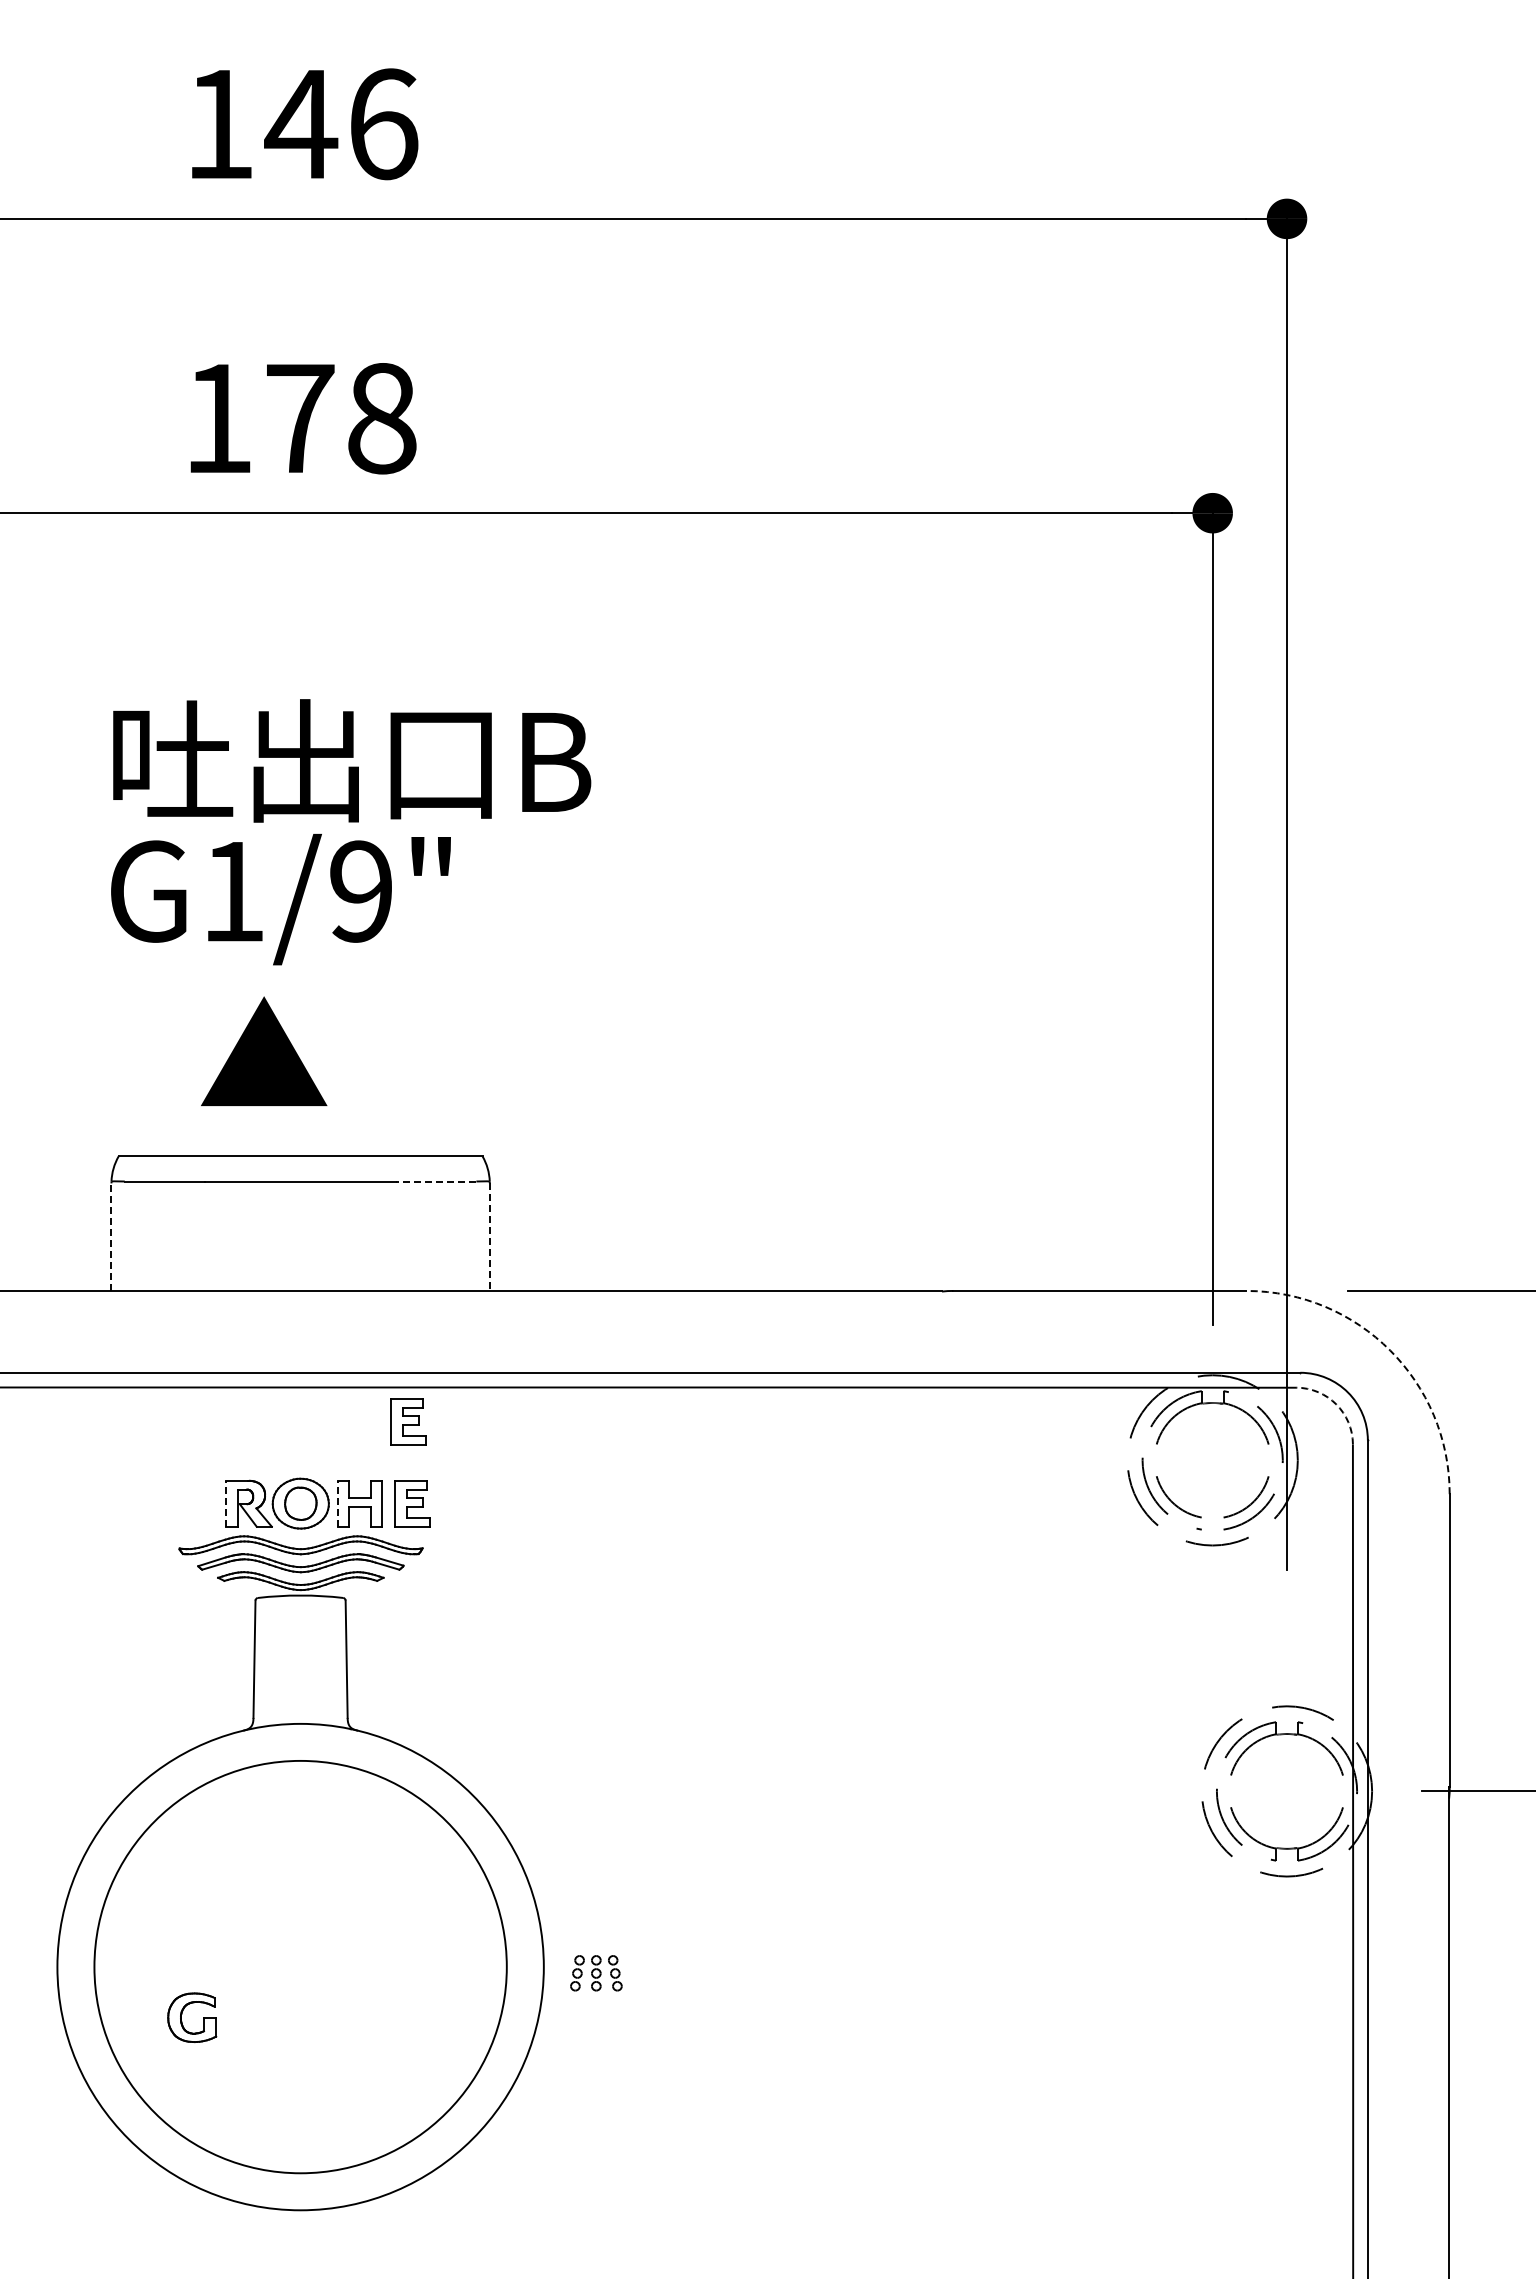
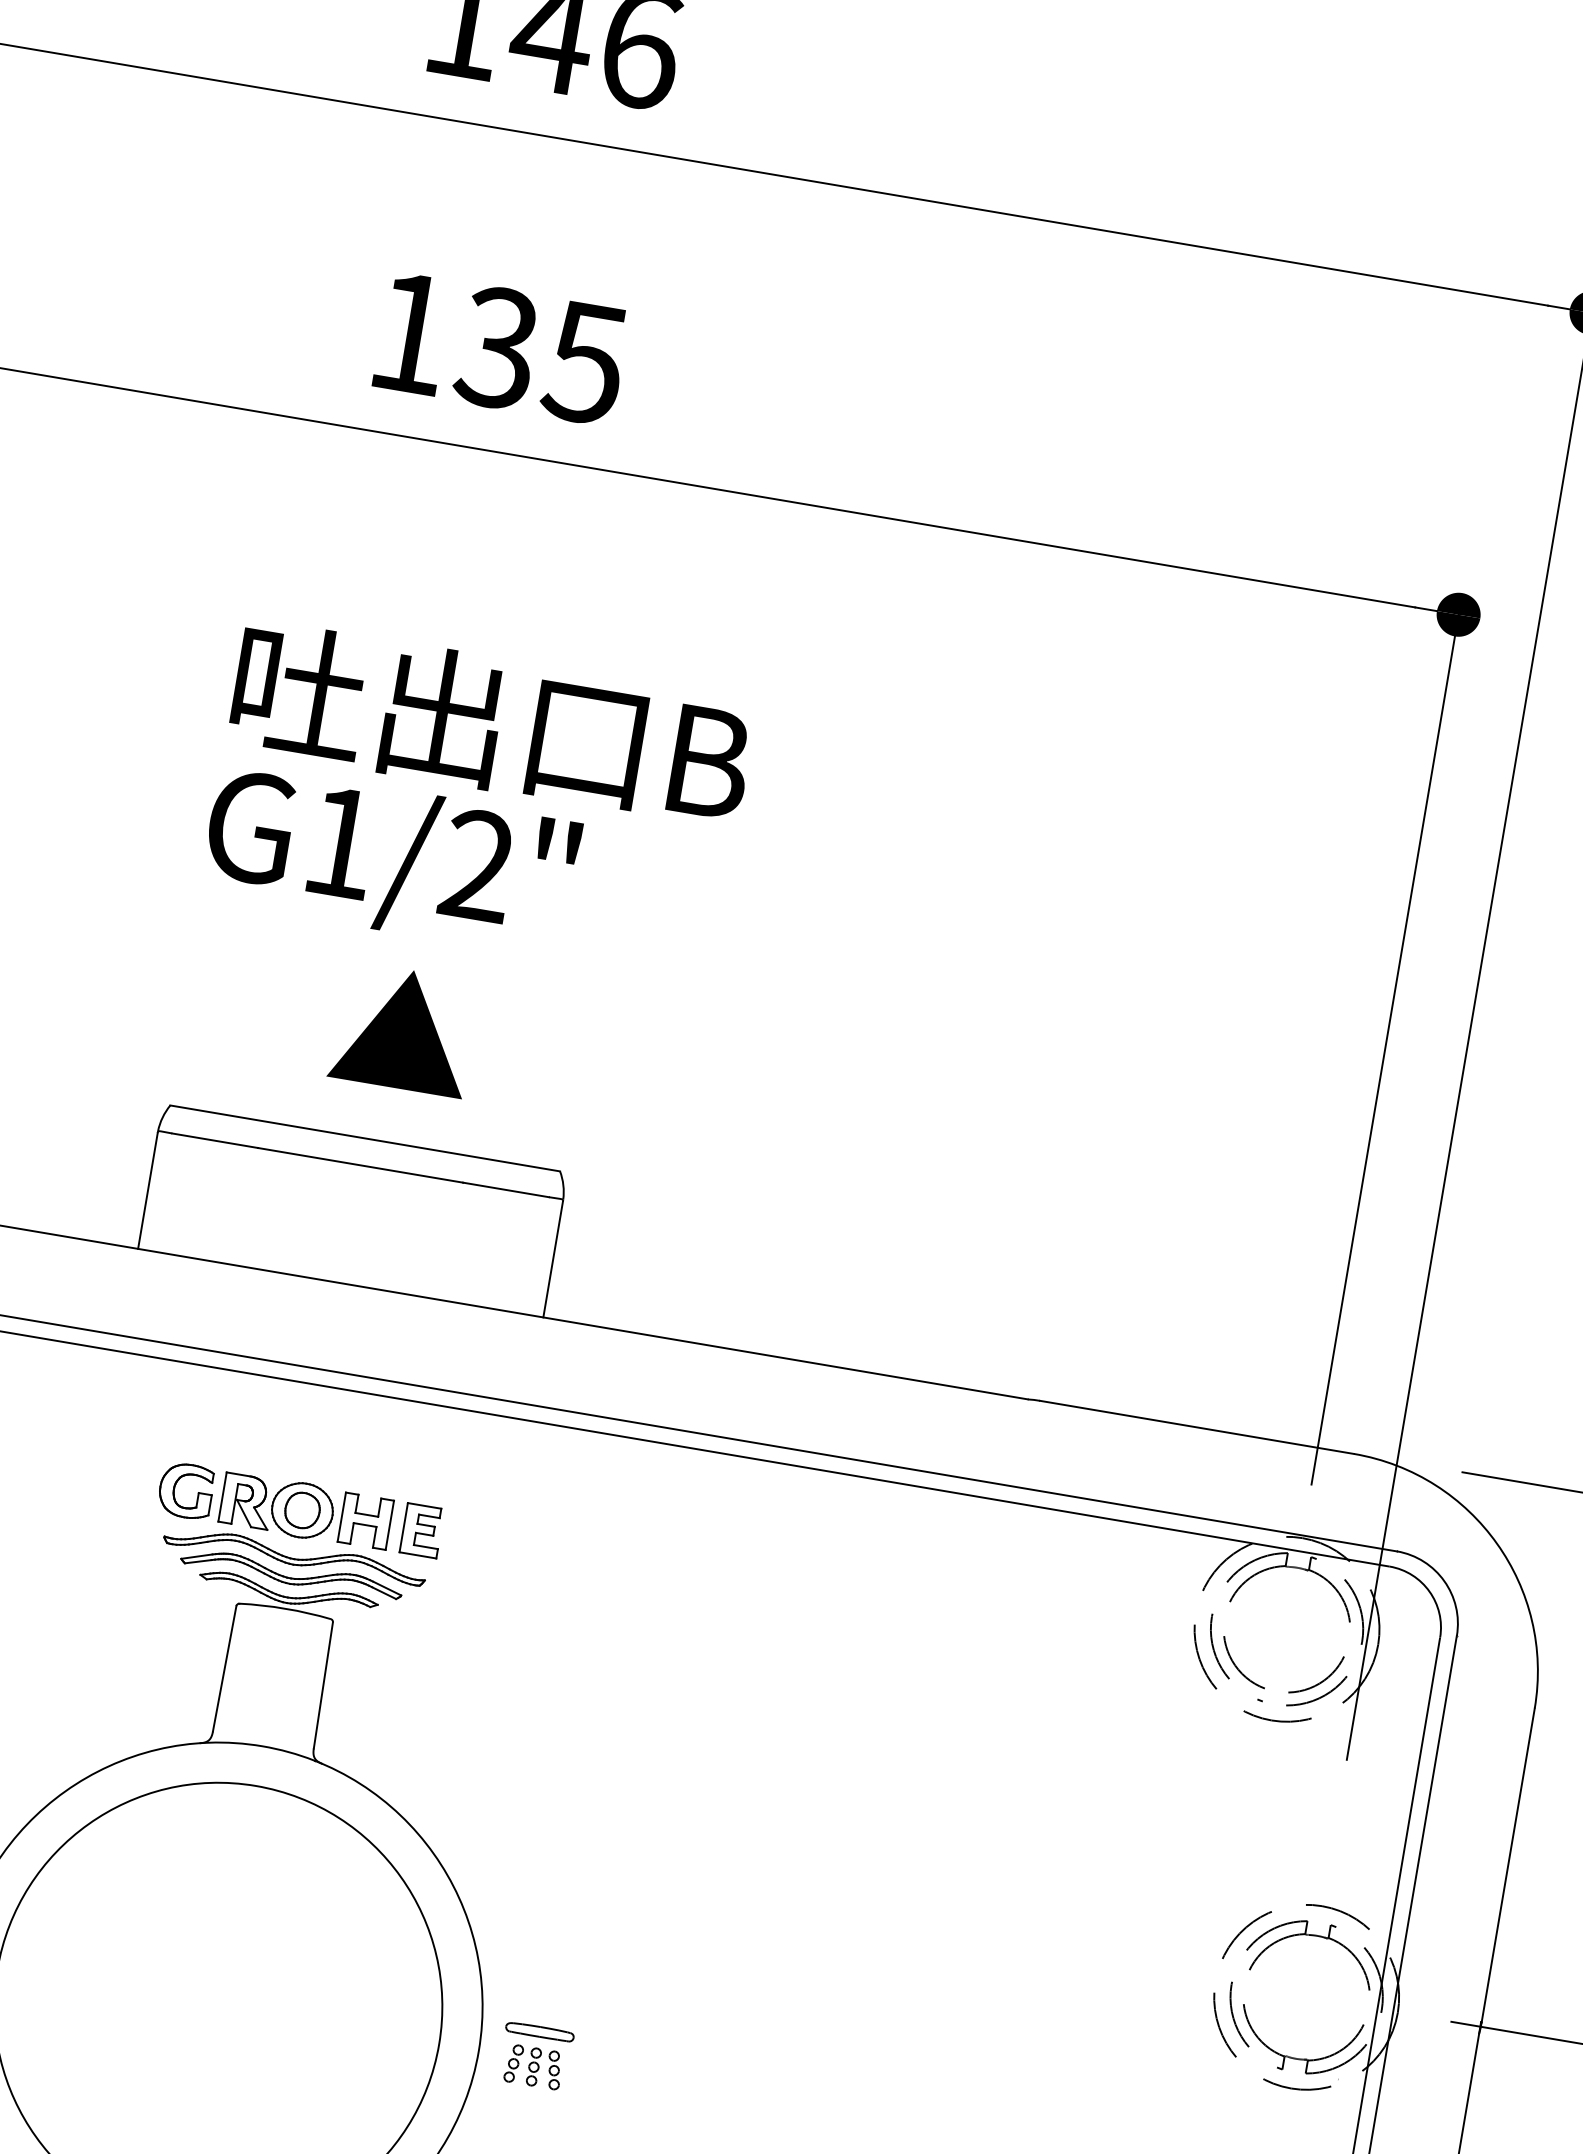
text: (340, 418) -> (541, 355), 178 -> 135
text: (361, 891) -> (478, 865), G1/9" -> G1/2"
text: (264, 1050) -> (404, 1028), moved
line: (435, 1181) -> (505, 1189), dashed -> solid
line: (111, 1236) -> (148, 1189), dashed -> solid
line: (489, 1237) -> (552, 1259), dashed -> solid
arc: (1390, 1350) -> (1497, 1543), dashed -> solid
arc: (1336, 1404) -> (1429, 1591), dashed -> solid
part: (408, 1421) -> (432, 1441), removed
line: (226, 1503) -> (222, 1496), dashed -> solid
line: (337, 1503) -> (341, 1516), dashed -> solid
part: (596, 1940) -> (540, 2031), added
part: (182, 2014) -> (176, 1485), moved

